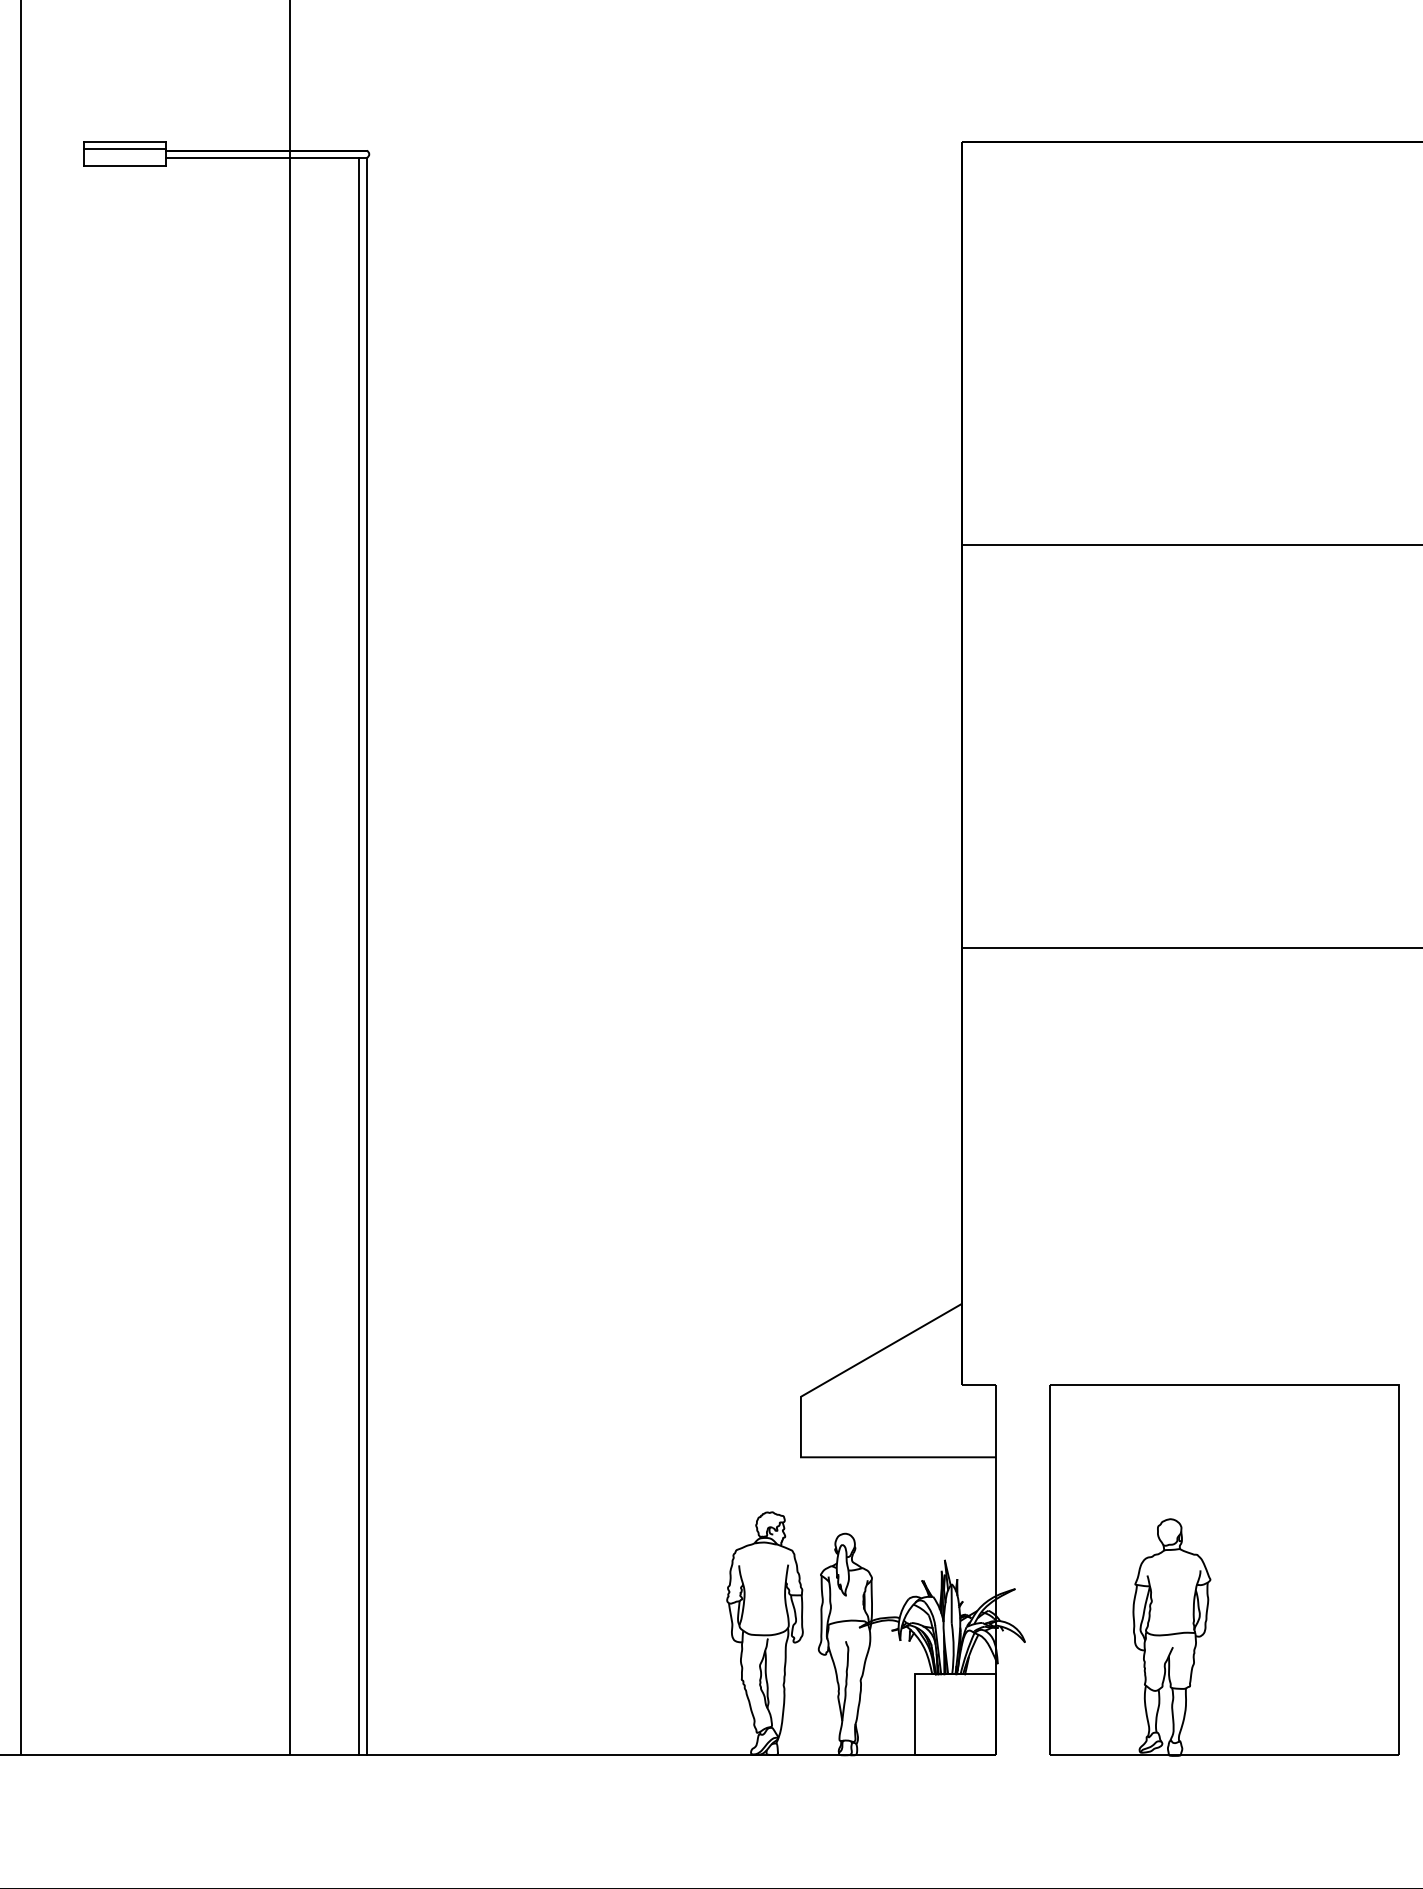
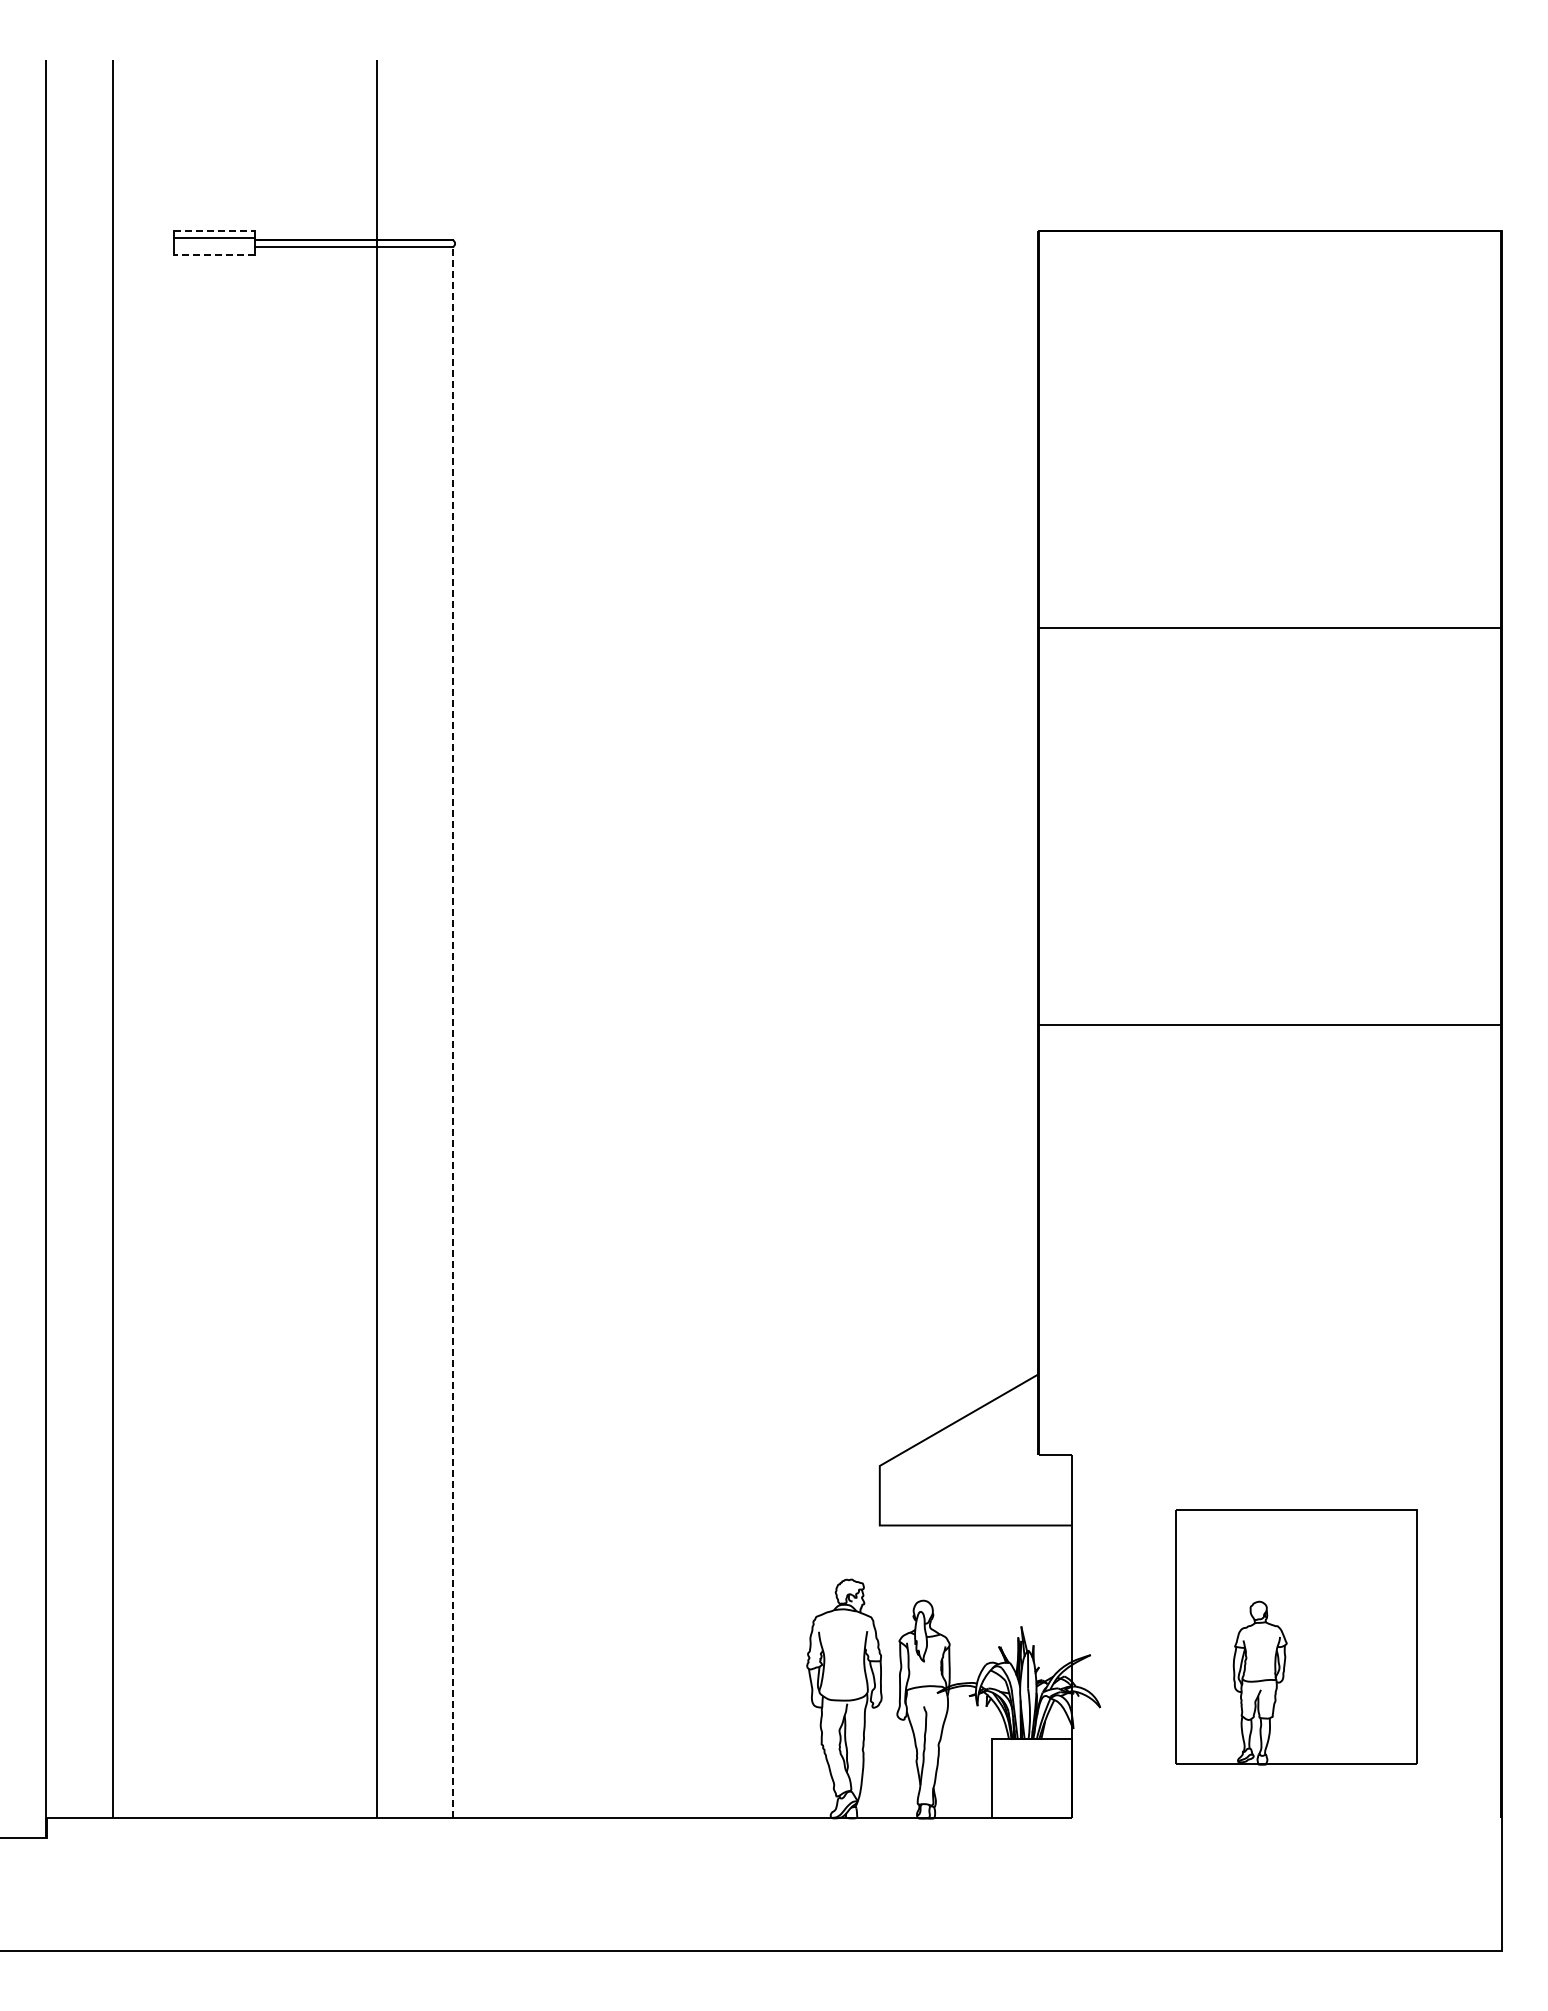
line: (124, 141) -> (214, 231), solid -> dashed
line: (124, 166) -> (214, 255), solid -> dashed
line: (359, 956) -> (445, 1032), removed
line: (366, 956) -> (452, 1032), solid -> dashed
part: (1224, 1571) -> (1296, 1637), size x0.7

